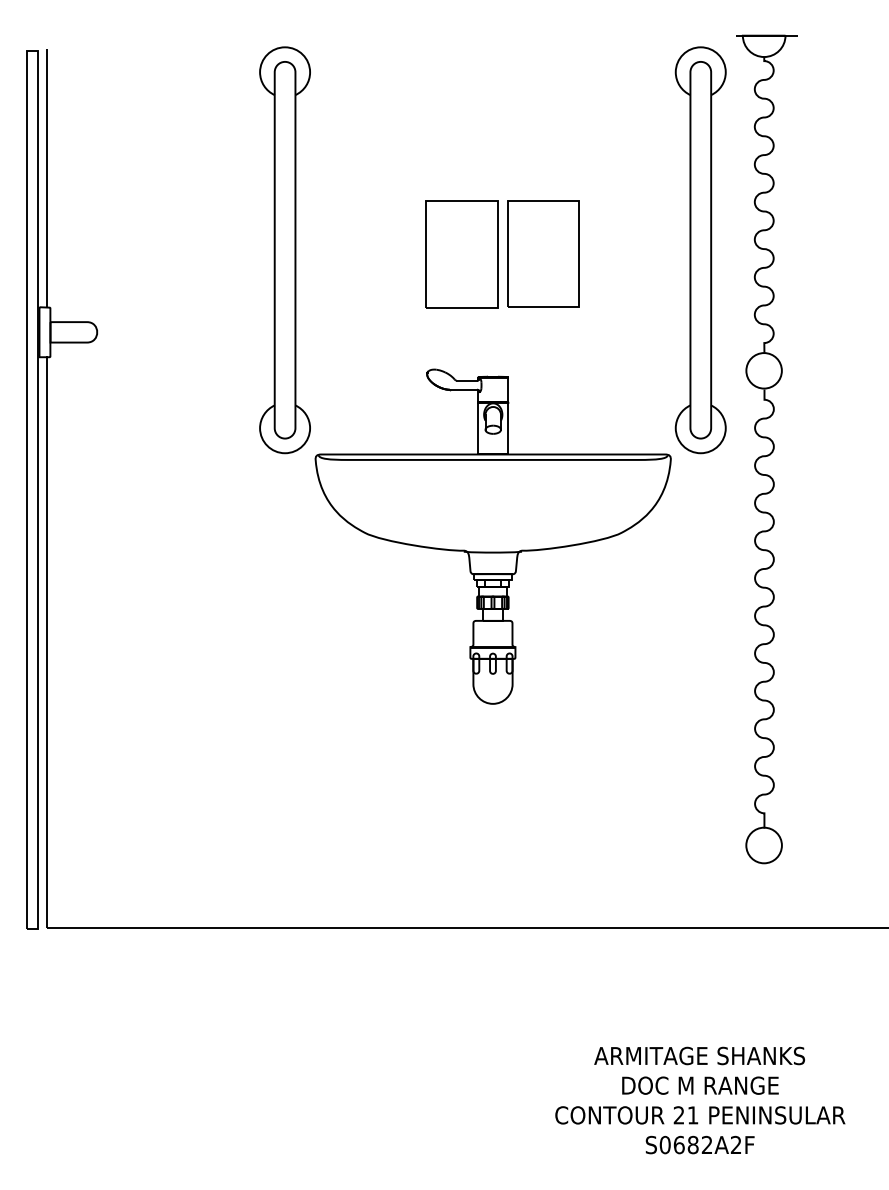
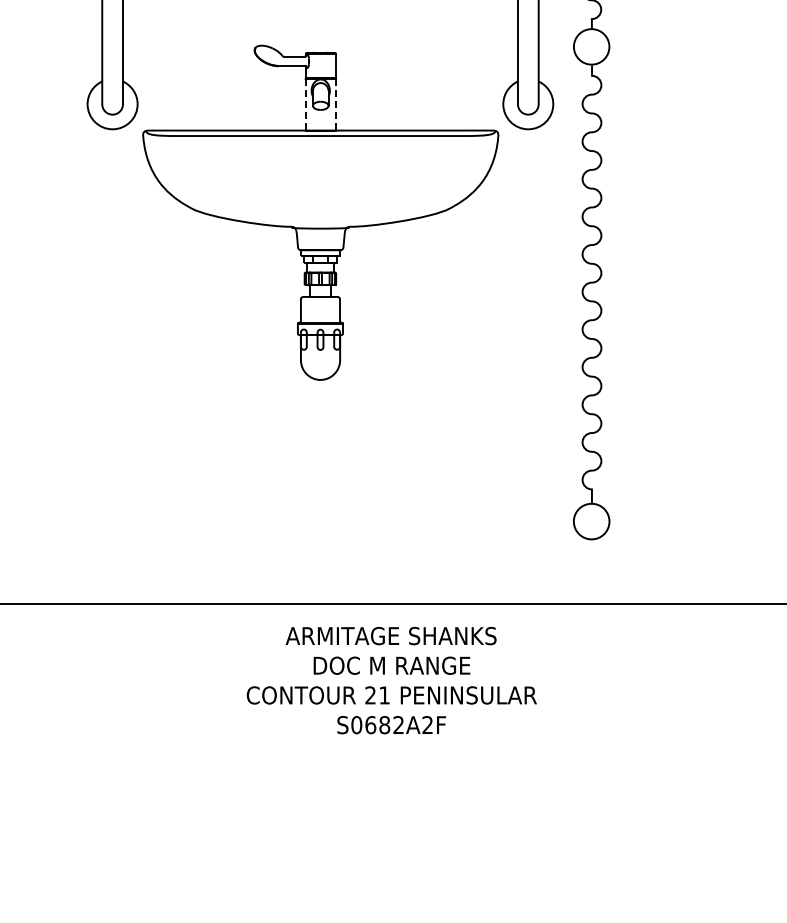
line: (478, 428) -> (306, 104), solid -> dashed
line: (508, 428) -> (336, 104), solid -> dashed
text: (700, 1100) -> (392, 680), moved

